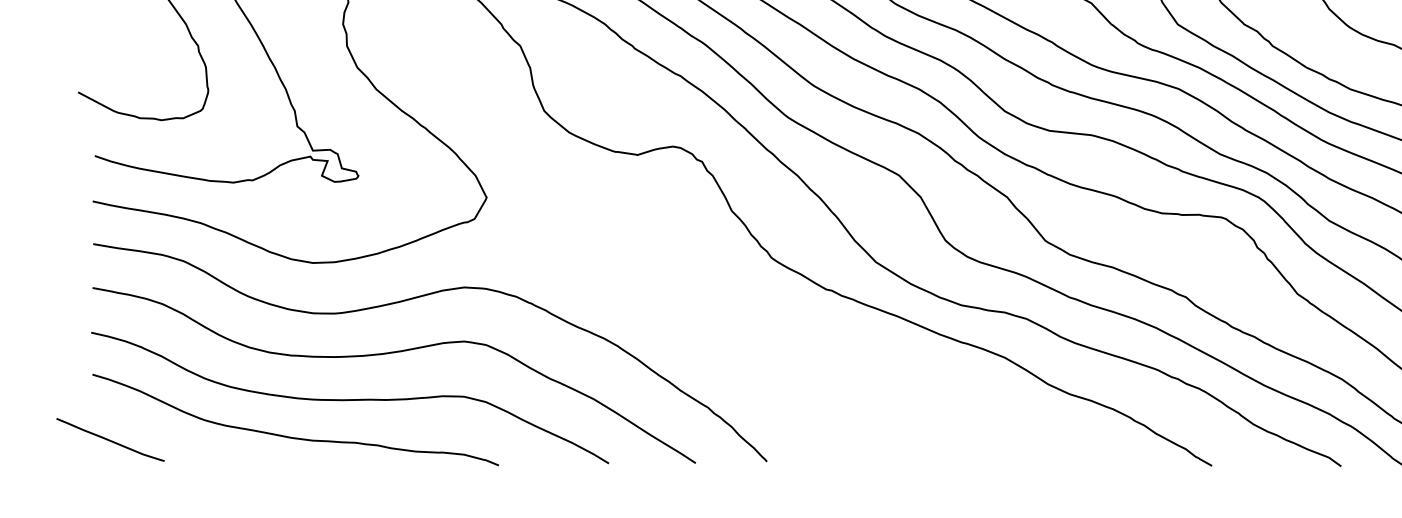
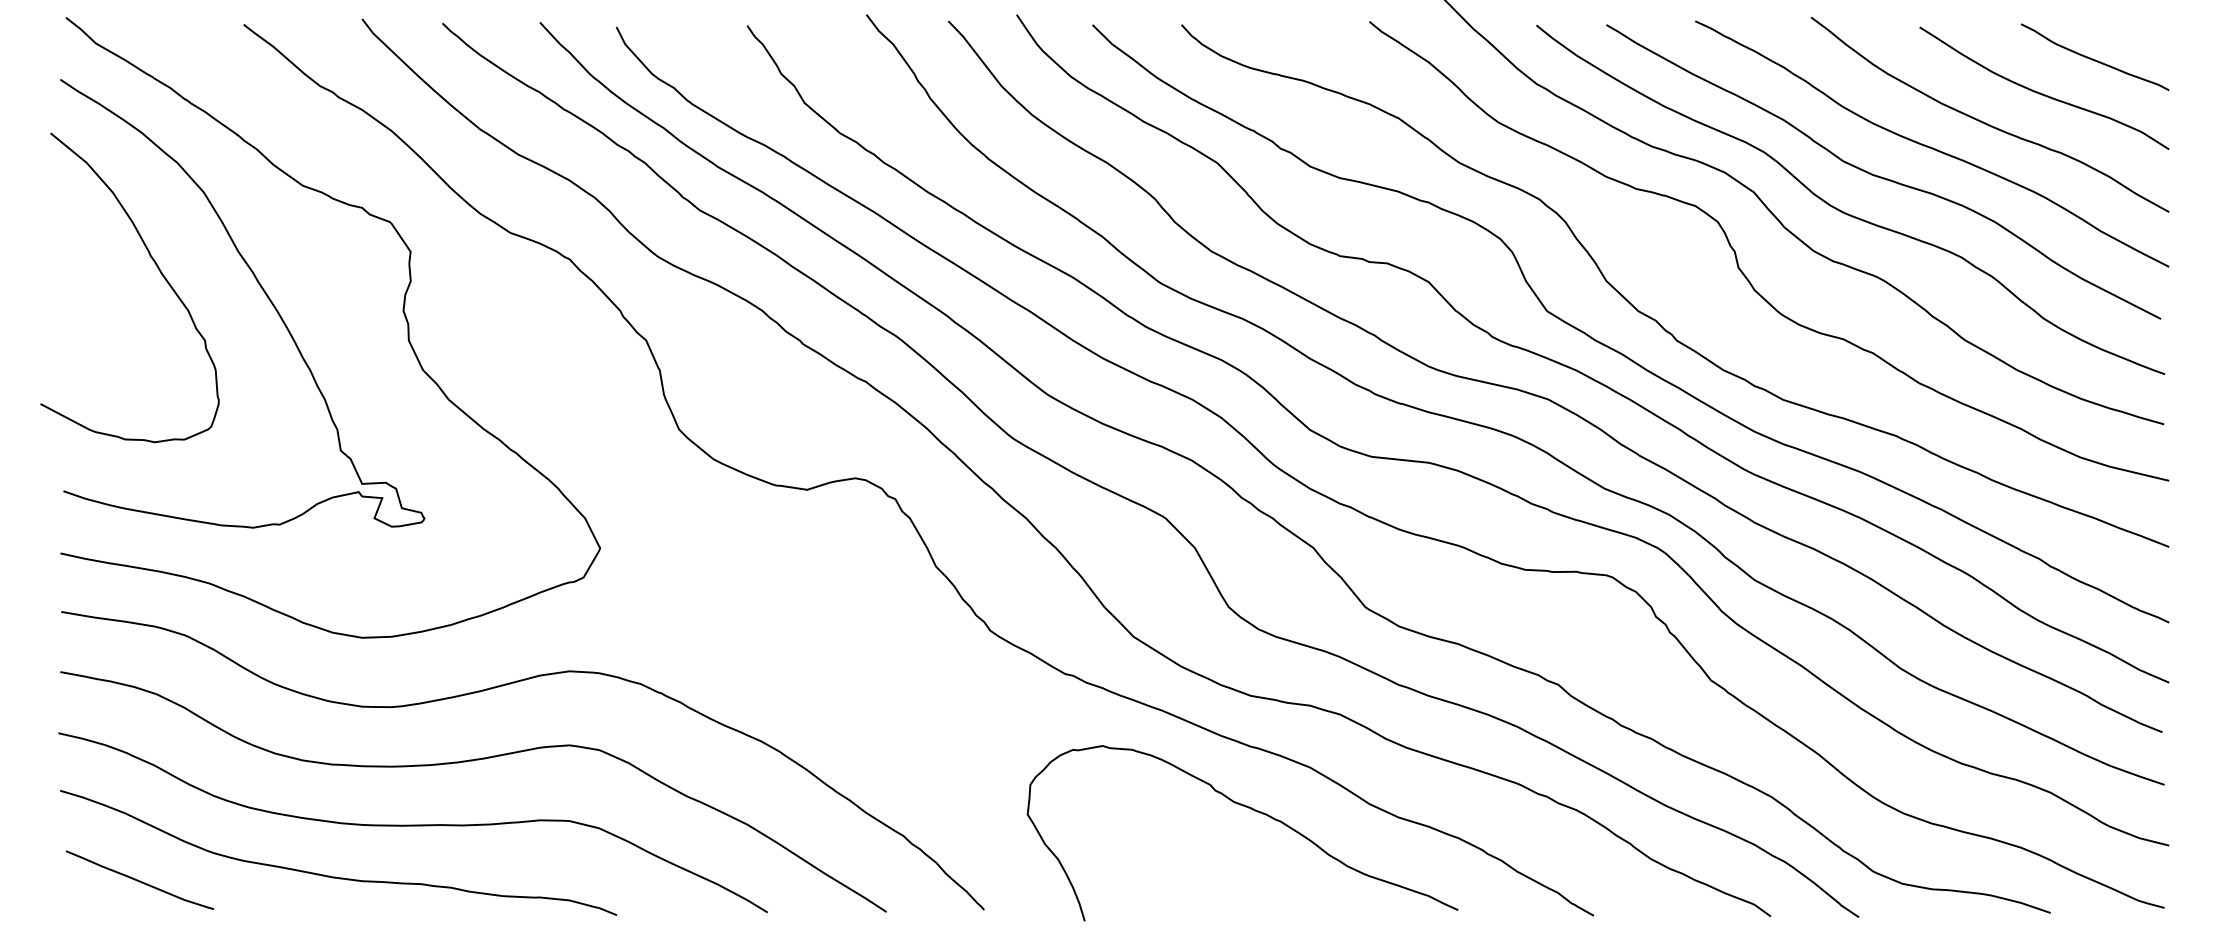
curve: (964, 389) -> (1254, 811), added
curve: (110, 440) -> (139, 880), moved

